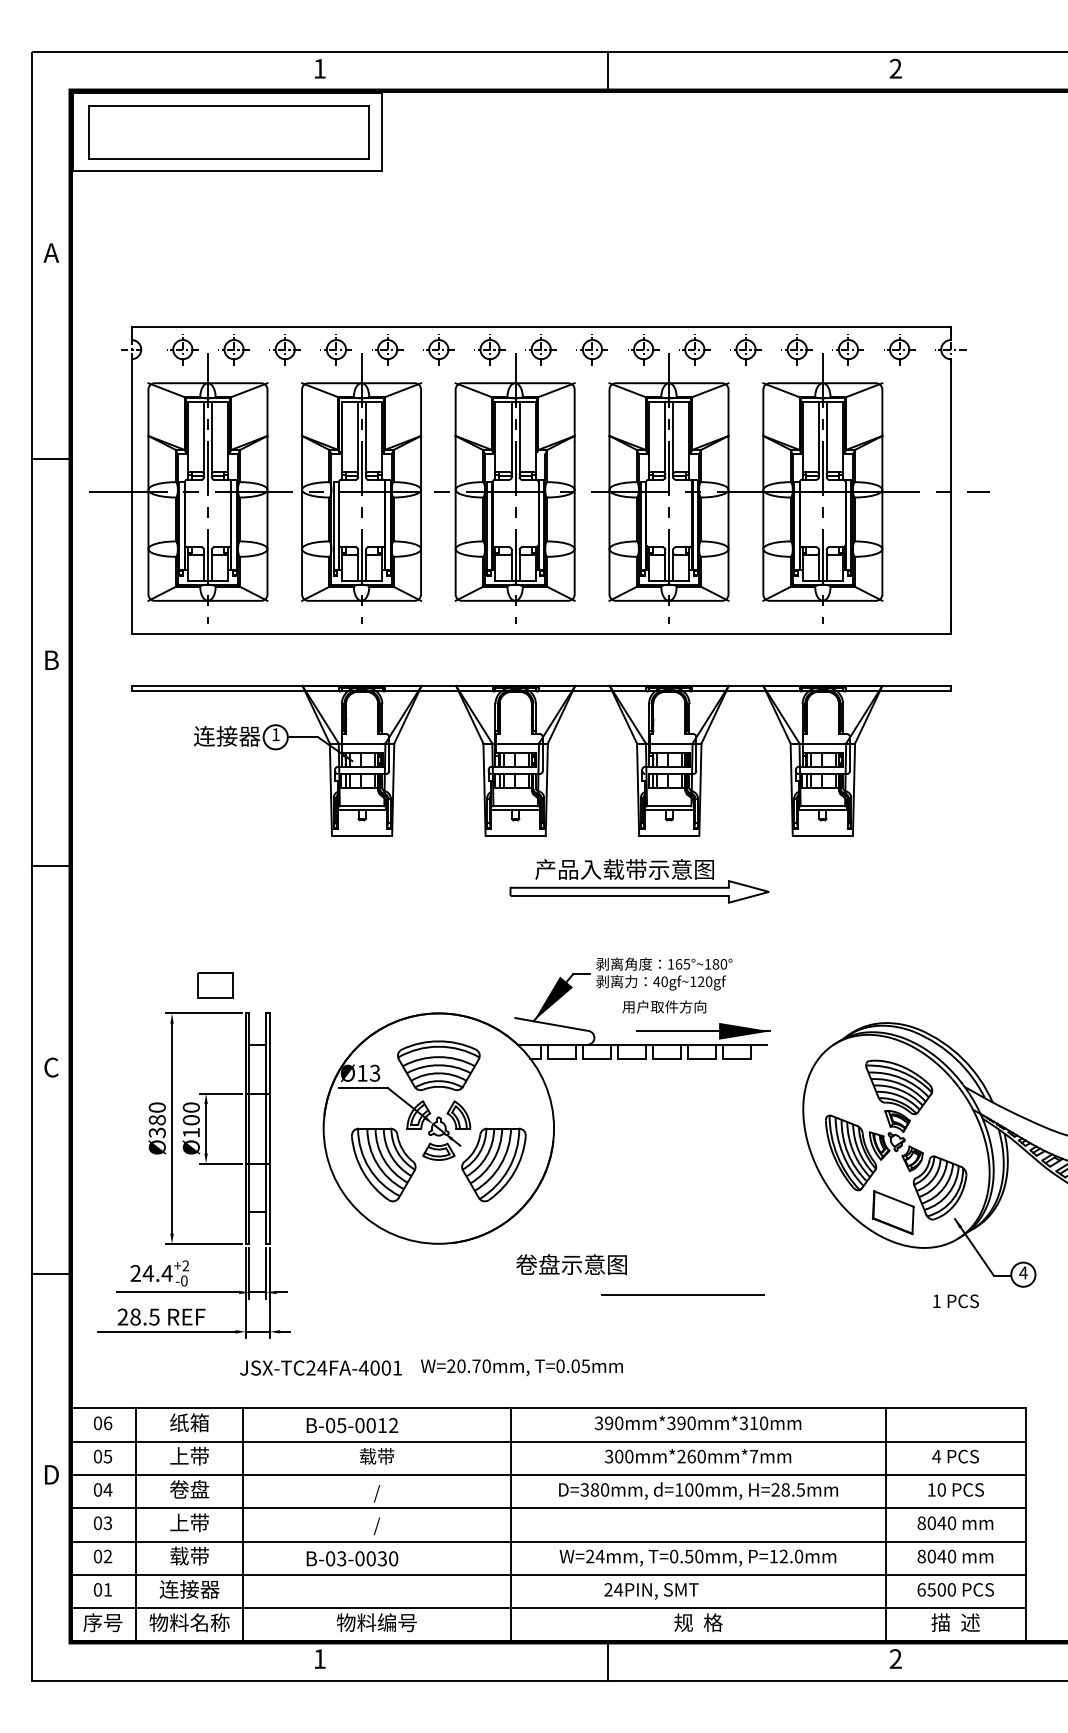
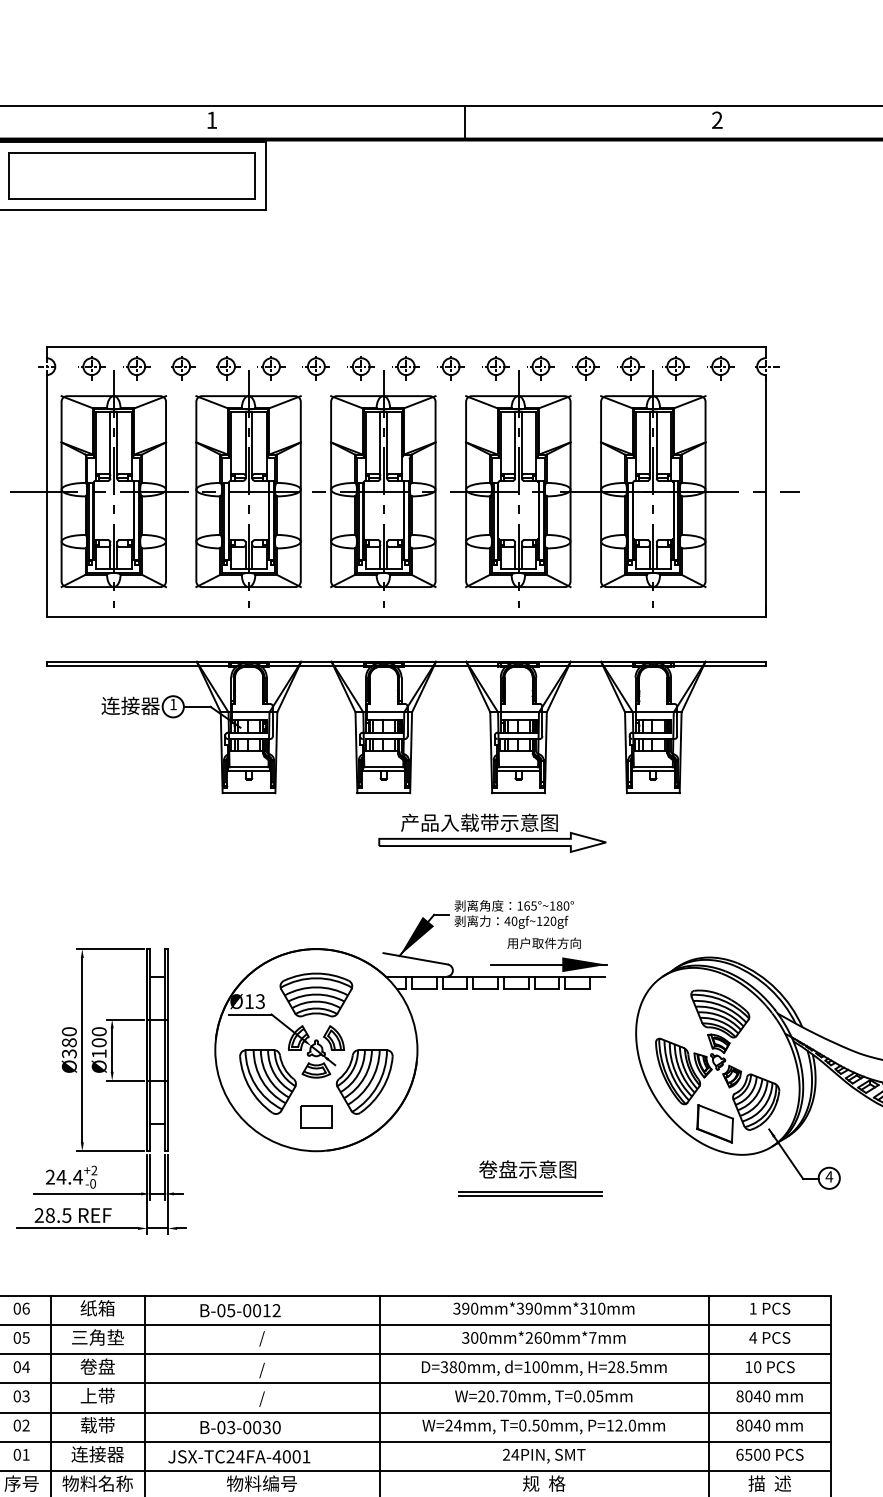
part: (215, 985) -> (316, 1116), moved
text: (664, 1006) -> (544, 943), moved
text: (571, 1264) -> (527, 1169), moved
line: (682, 1289) -> (530, 1191), added
text: (955, 1301) -> (769, 1308), moved
text: (320, 1367) -> (238, 1456), moved
text: (521, 1367) -> (543, 1397), moved
text: (189, 1455) -> (97, 1336), 上带 -> 三角垫
text: (376, 1457) -> (261, 1338), 载带 -> /
text: (651, 1591) -> (544, 1456), moved

